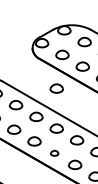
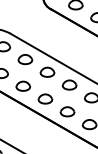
part: (56, 88) -> (69, 41), removed
part: (54, 153) -> (67, 112), size x1.67

